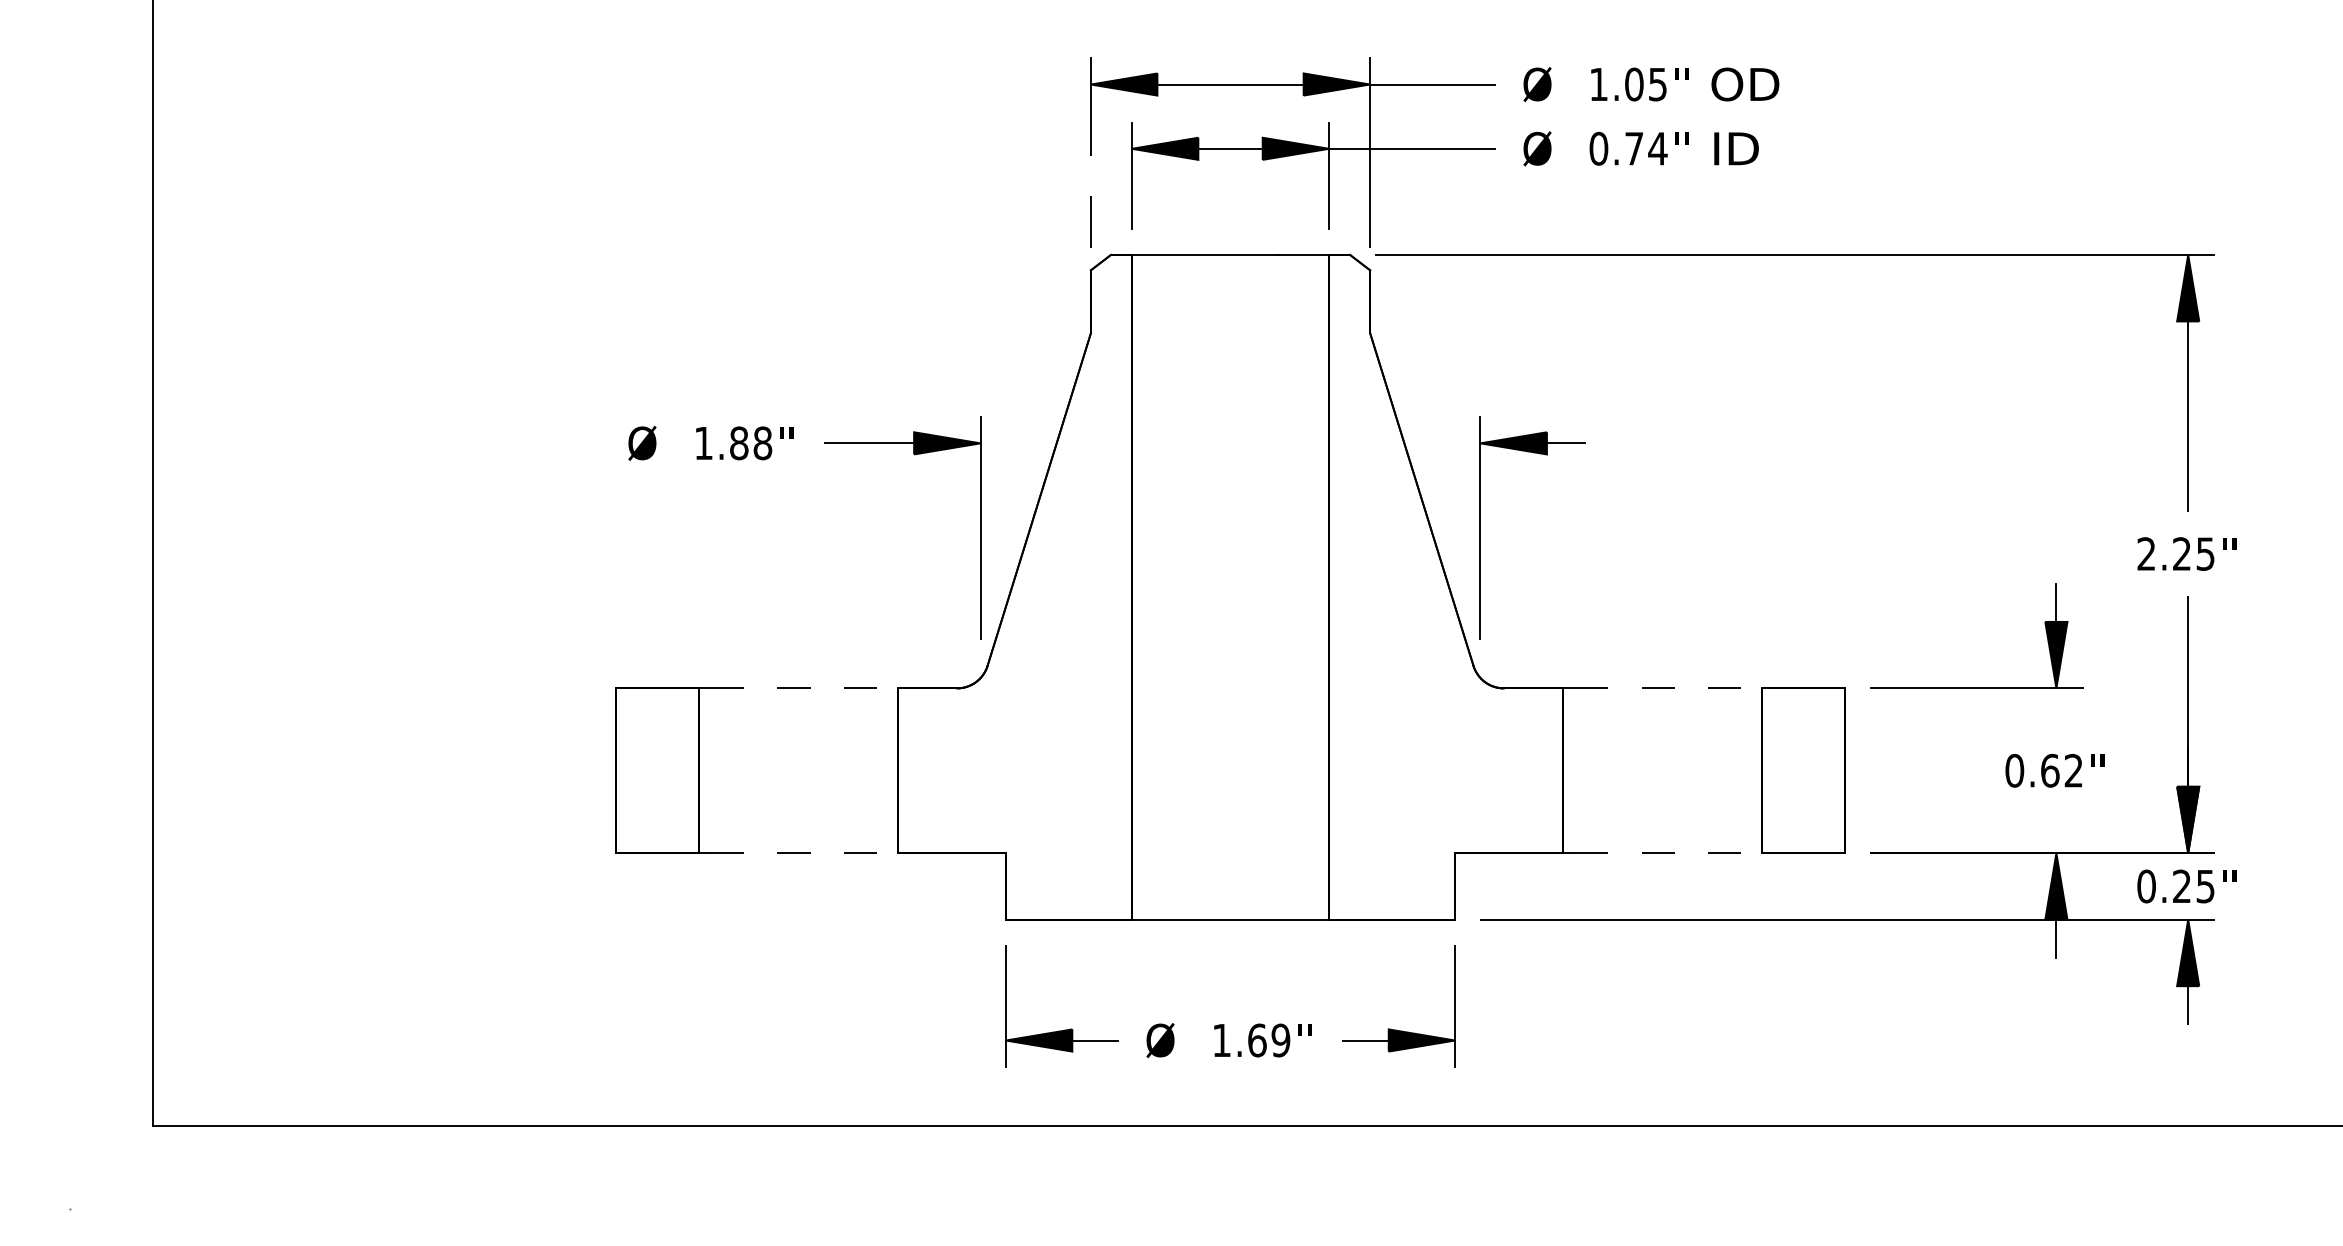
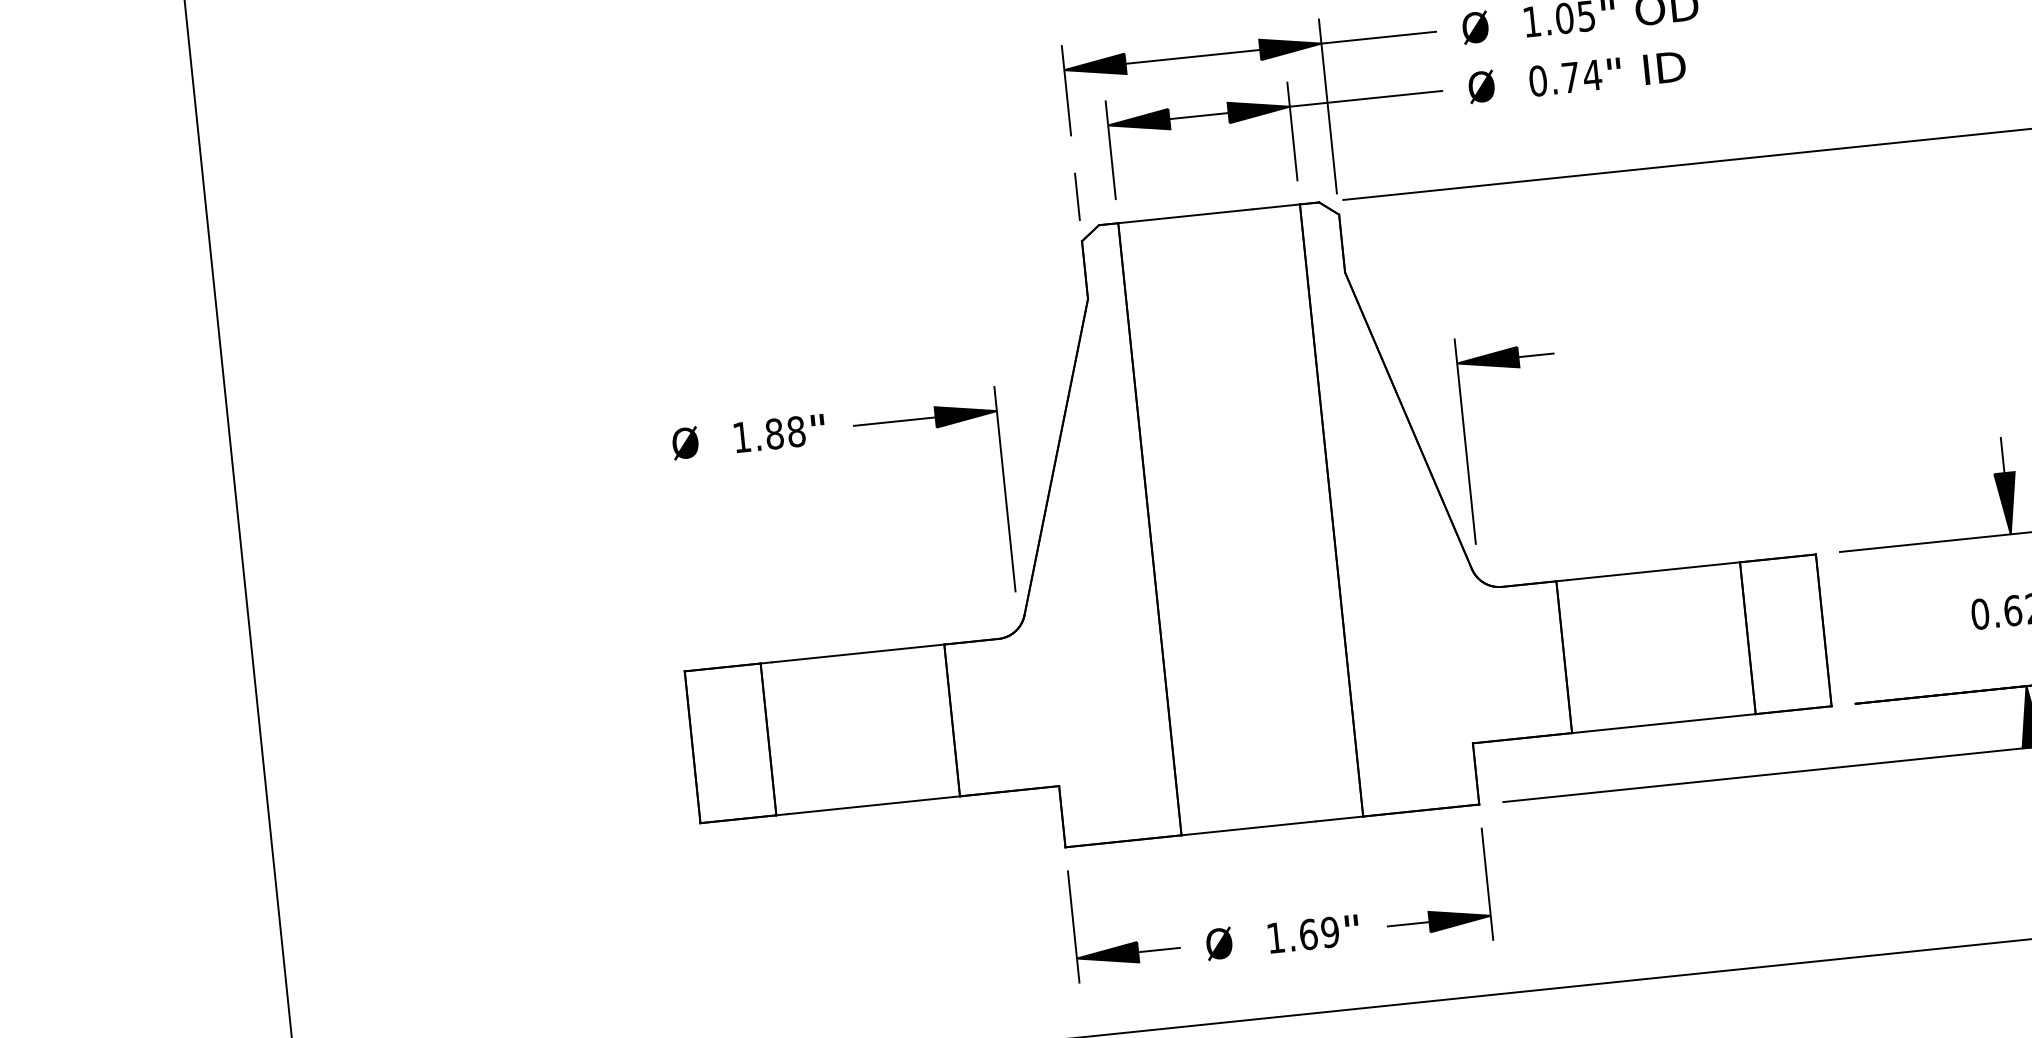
line: (804, 688) -> (858, 653), dashed -> solid
line: (1668, 688) -> (1653, 571), dashed -> solid
line: (804, 853) -> (873, 805), dashed -> solid
line: (1668, 853) -> (1669, 723), dashed -> solid

